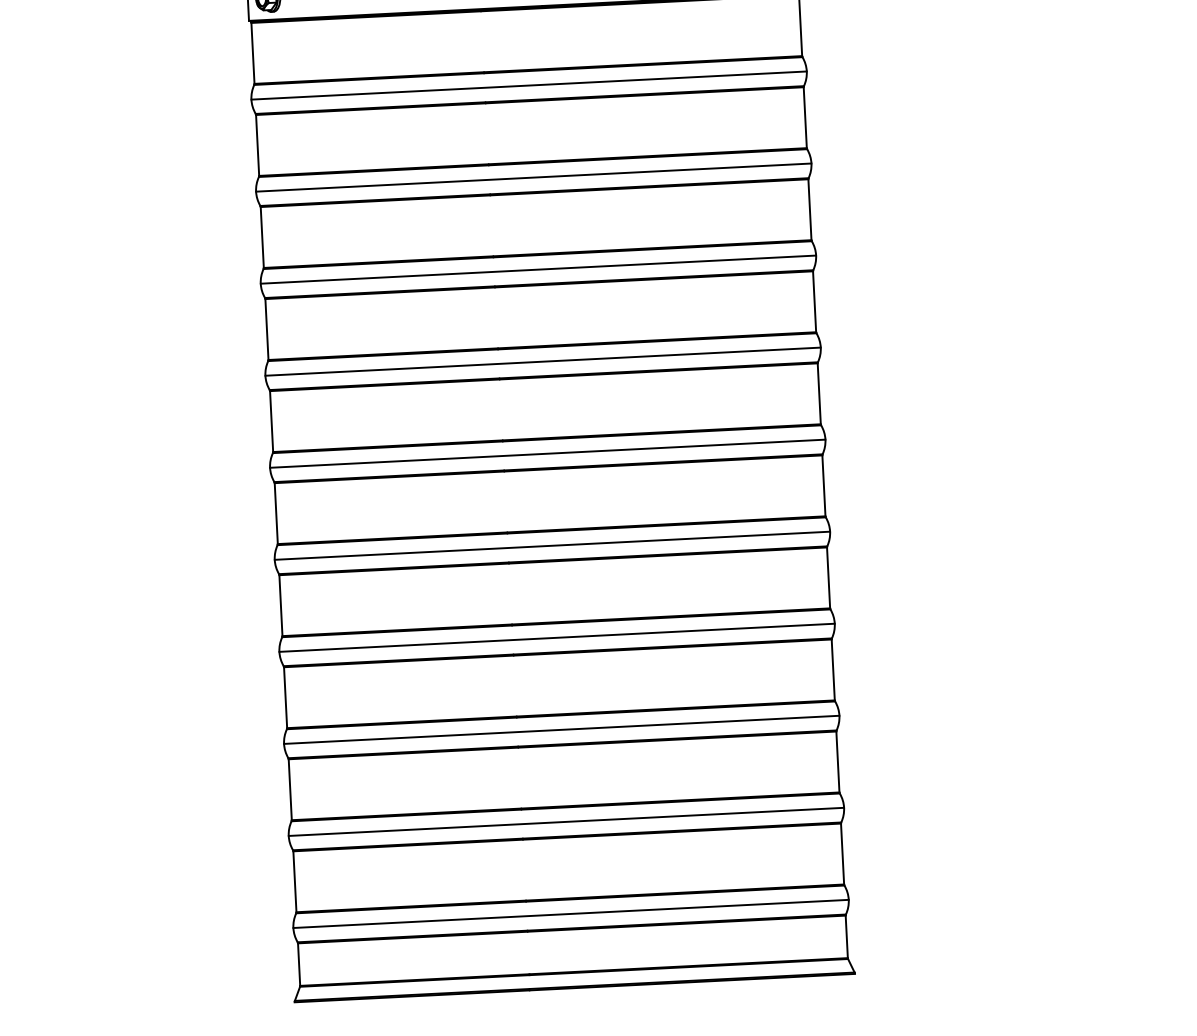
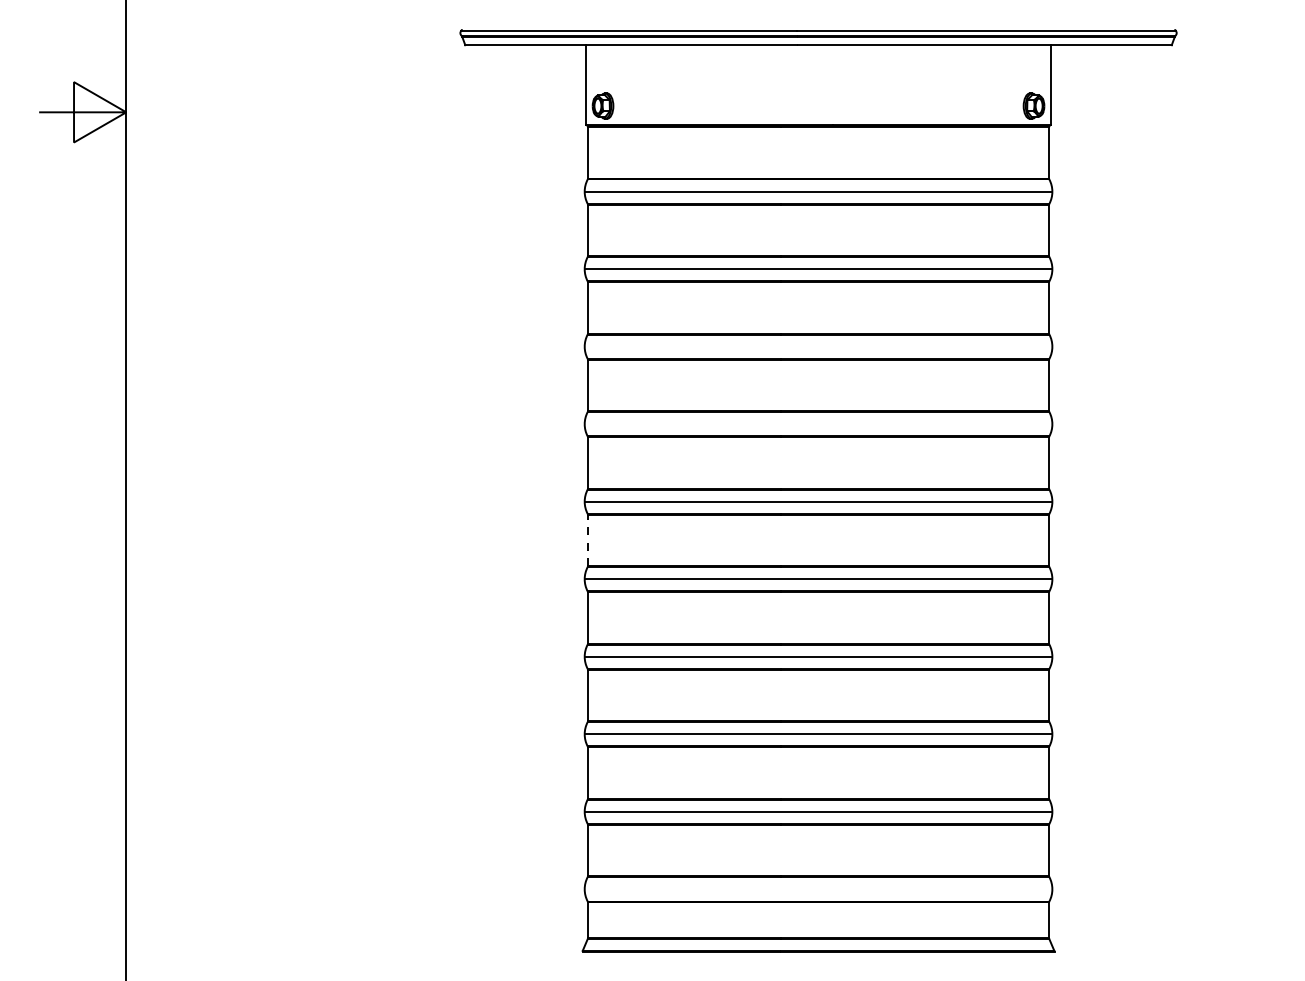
line: (538, 269) -> (818, 346), removed
line: (543, 361) -> (818, 424), removed
line: (275, 513) -> (587, 540), solid -> dashed
line: (571, 914) -> (818, 889), removed

